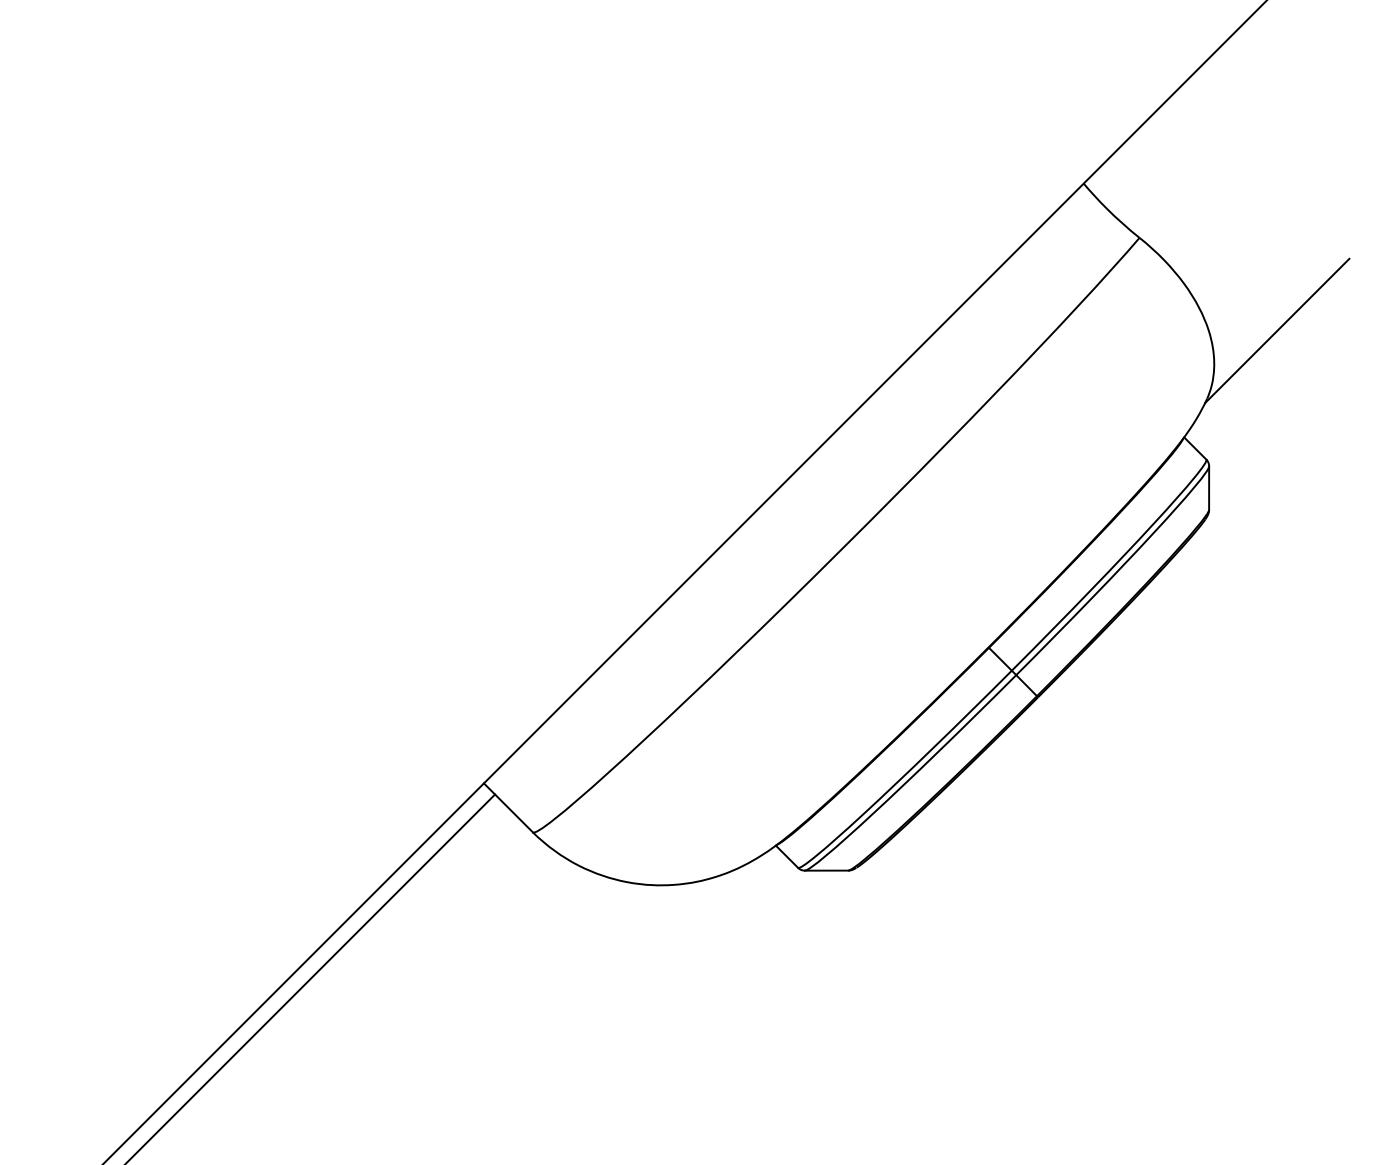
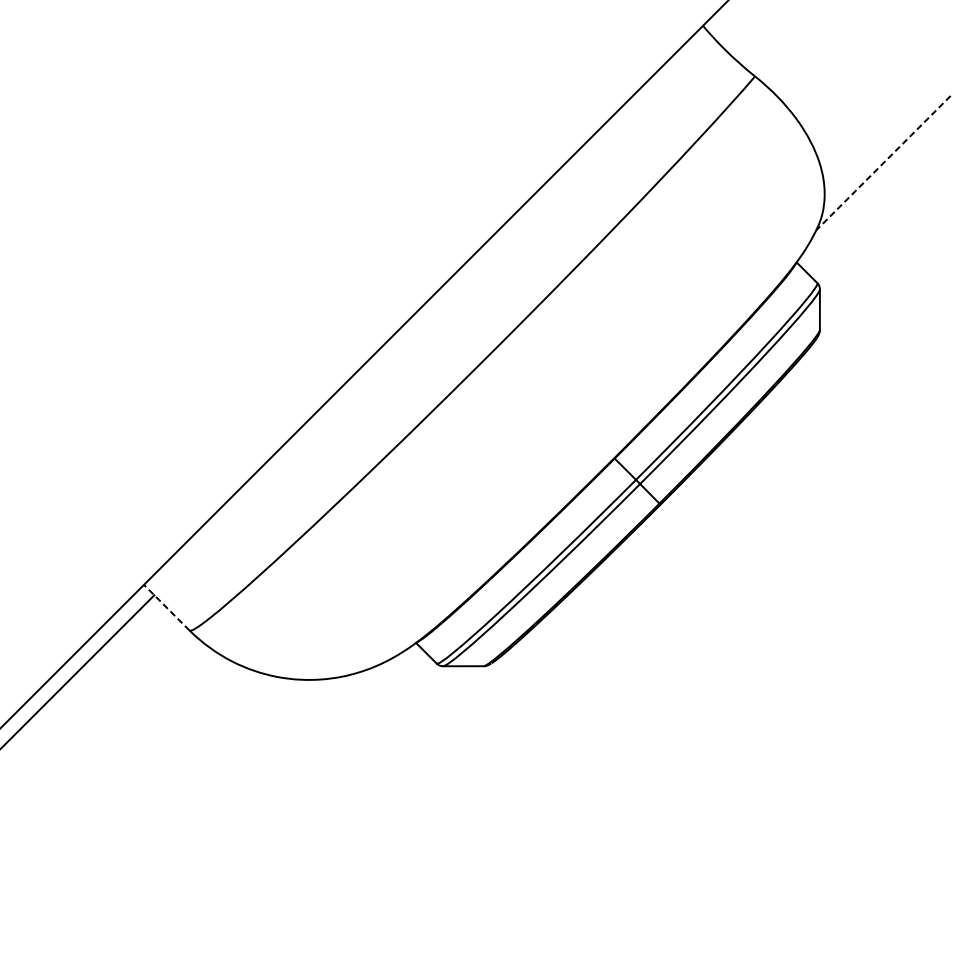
line: (1276, 331) -> (882, 163), solid -> dashed
line: (508, 807) -> (166, 607), solid -> dashed

